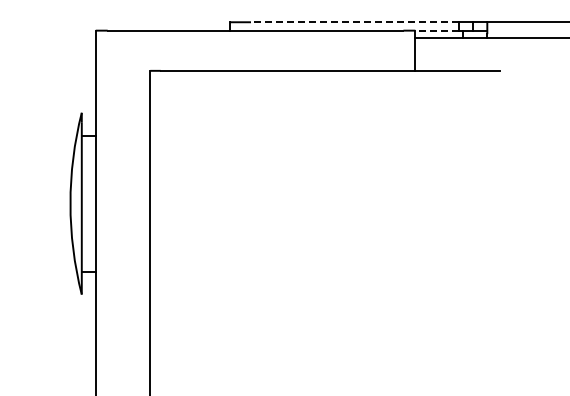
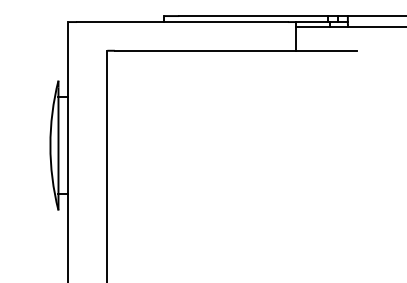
line: (354, 22) -> (253, 16), dashed -> solid
line: (436, 30) -> (311, 21), dashed -> solid

